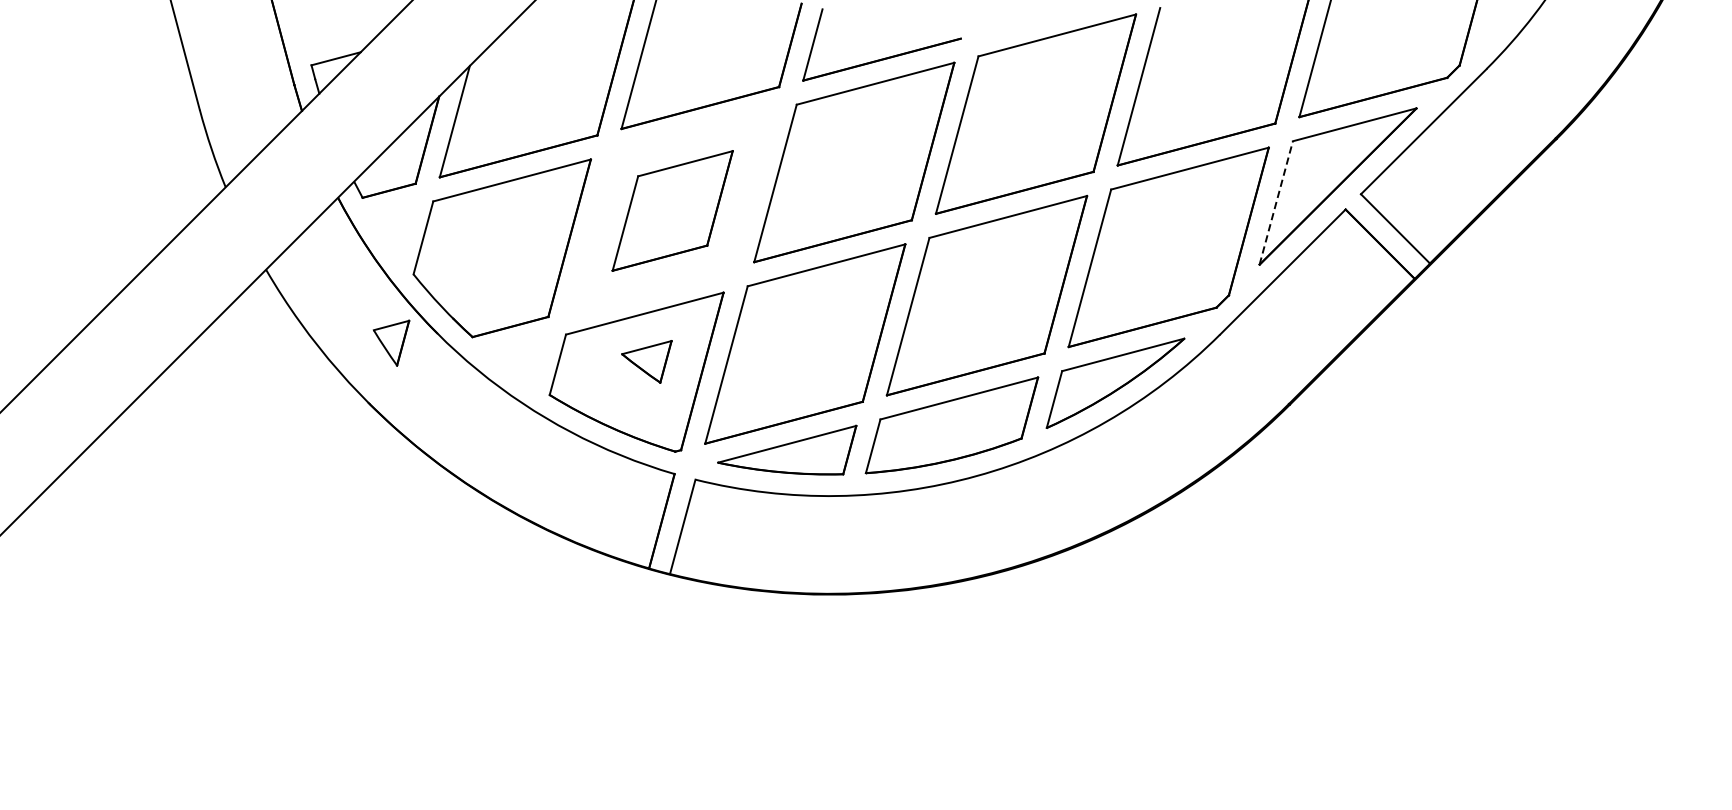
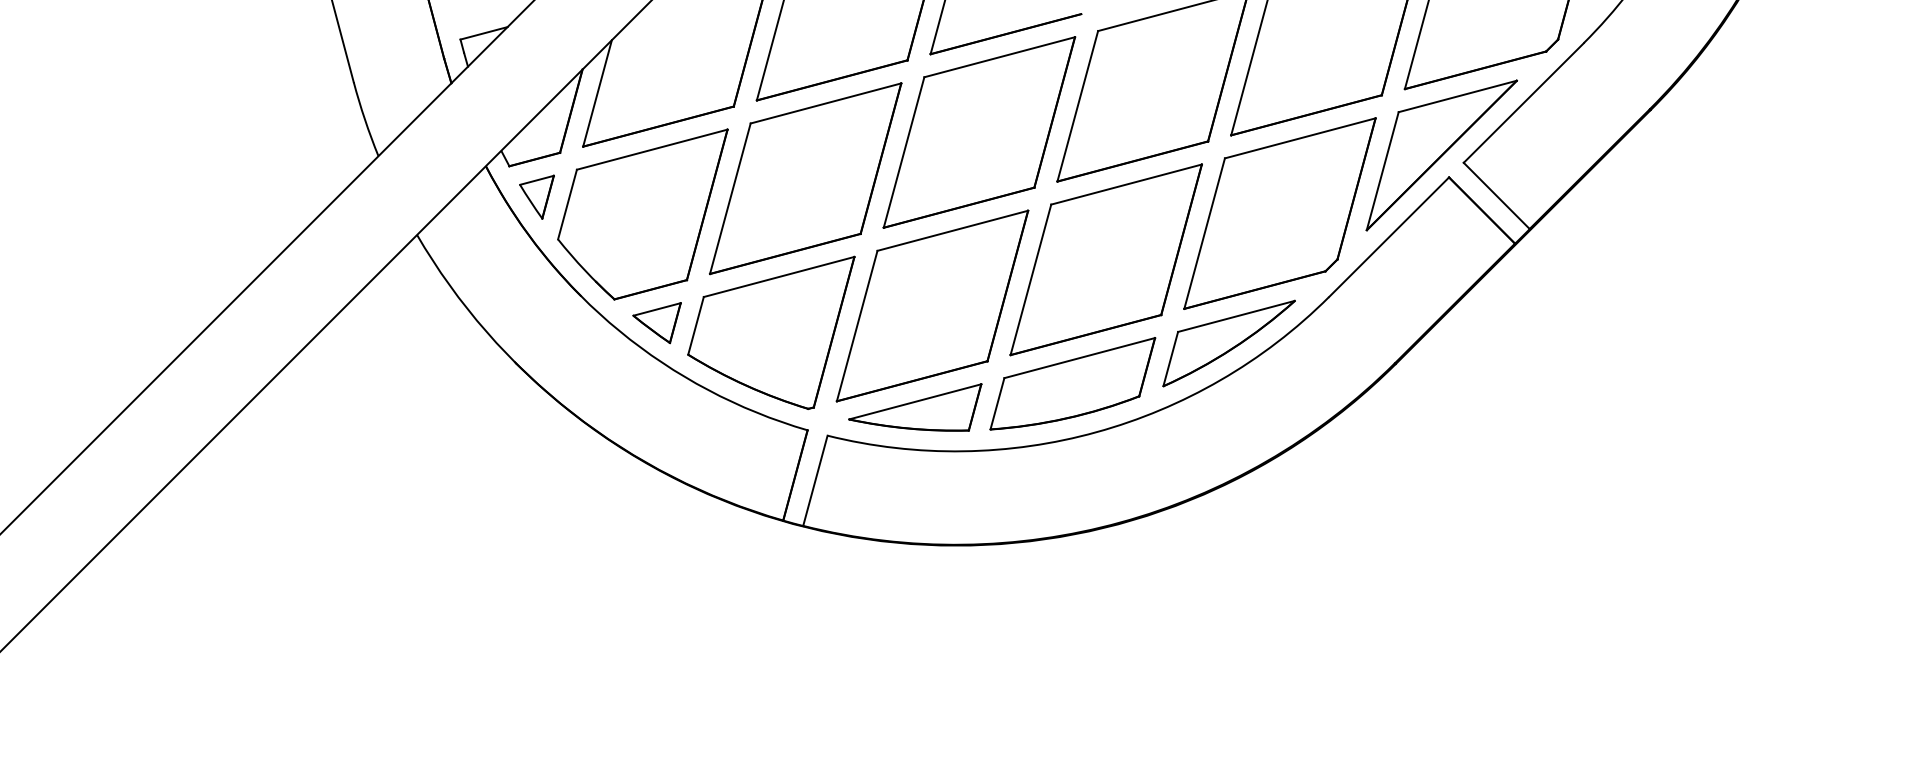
line: (1275, 202) -> (1382, 170), dashed -> solid
part: (672, 210) -> (805, 178), size x1.67
part: (390, 342) -> (536, 196), moved
part: (646, 362) -> (656, 323), moved

